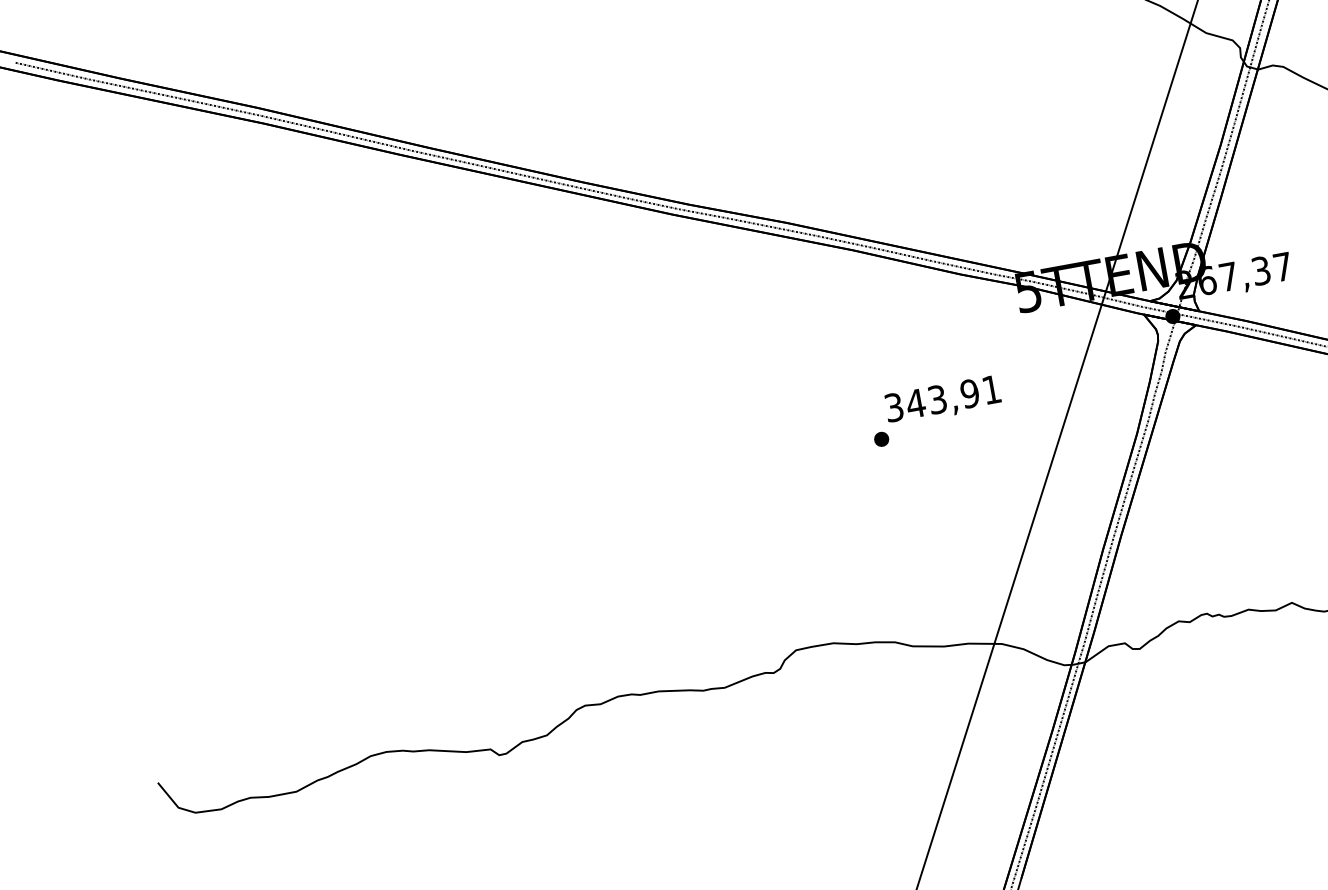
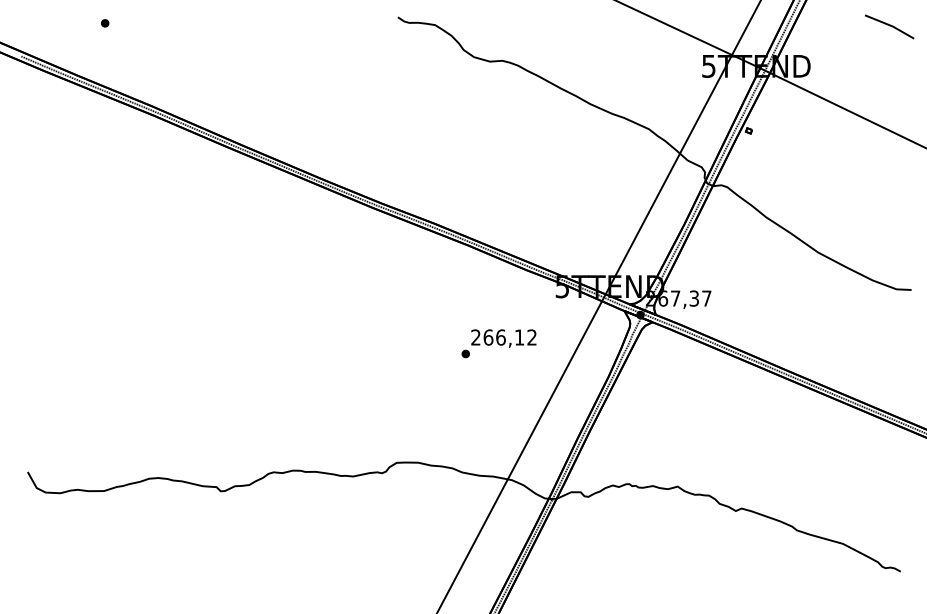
text: (941, 398) -> (503, 337), 343,91 -> 266,12

